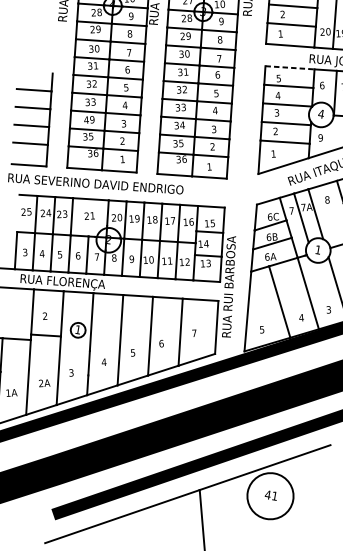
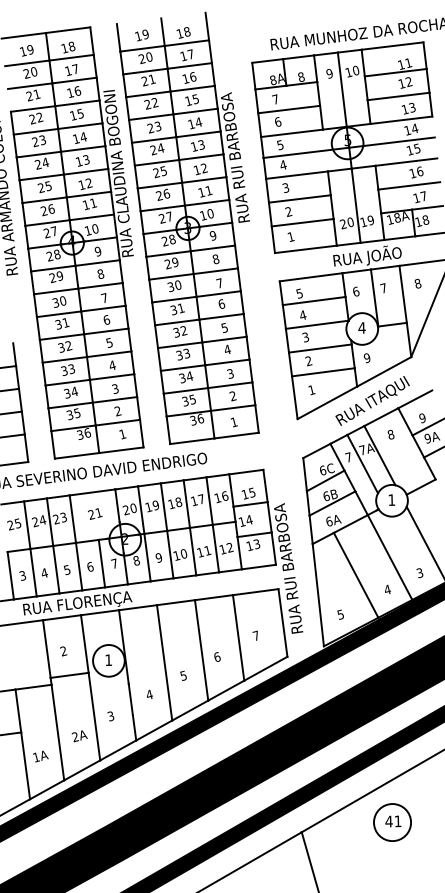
line: (290, 68) -> (311, 277), dashed -> solid
text: (89, 119) -> (71, 392), 49 -> 34
circle: (77, 329) -> (108, 660), size x1.67
circle: (270, 496) -> (392, 822), size x0.62

